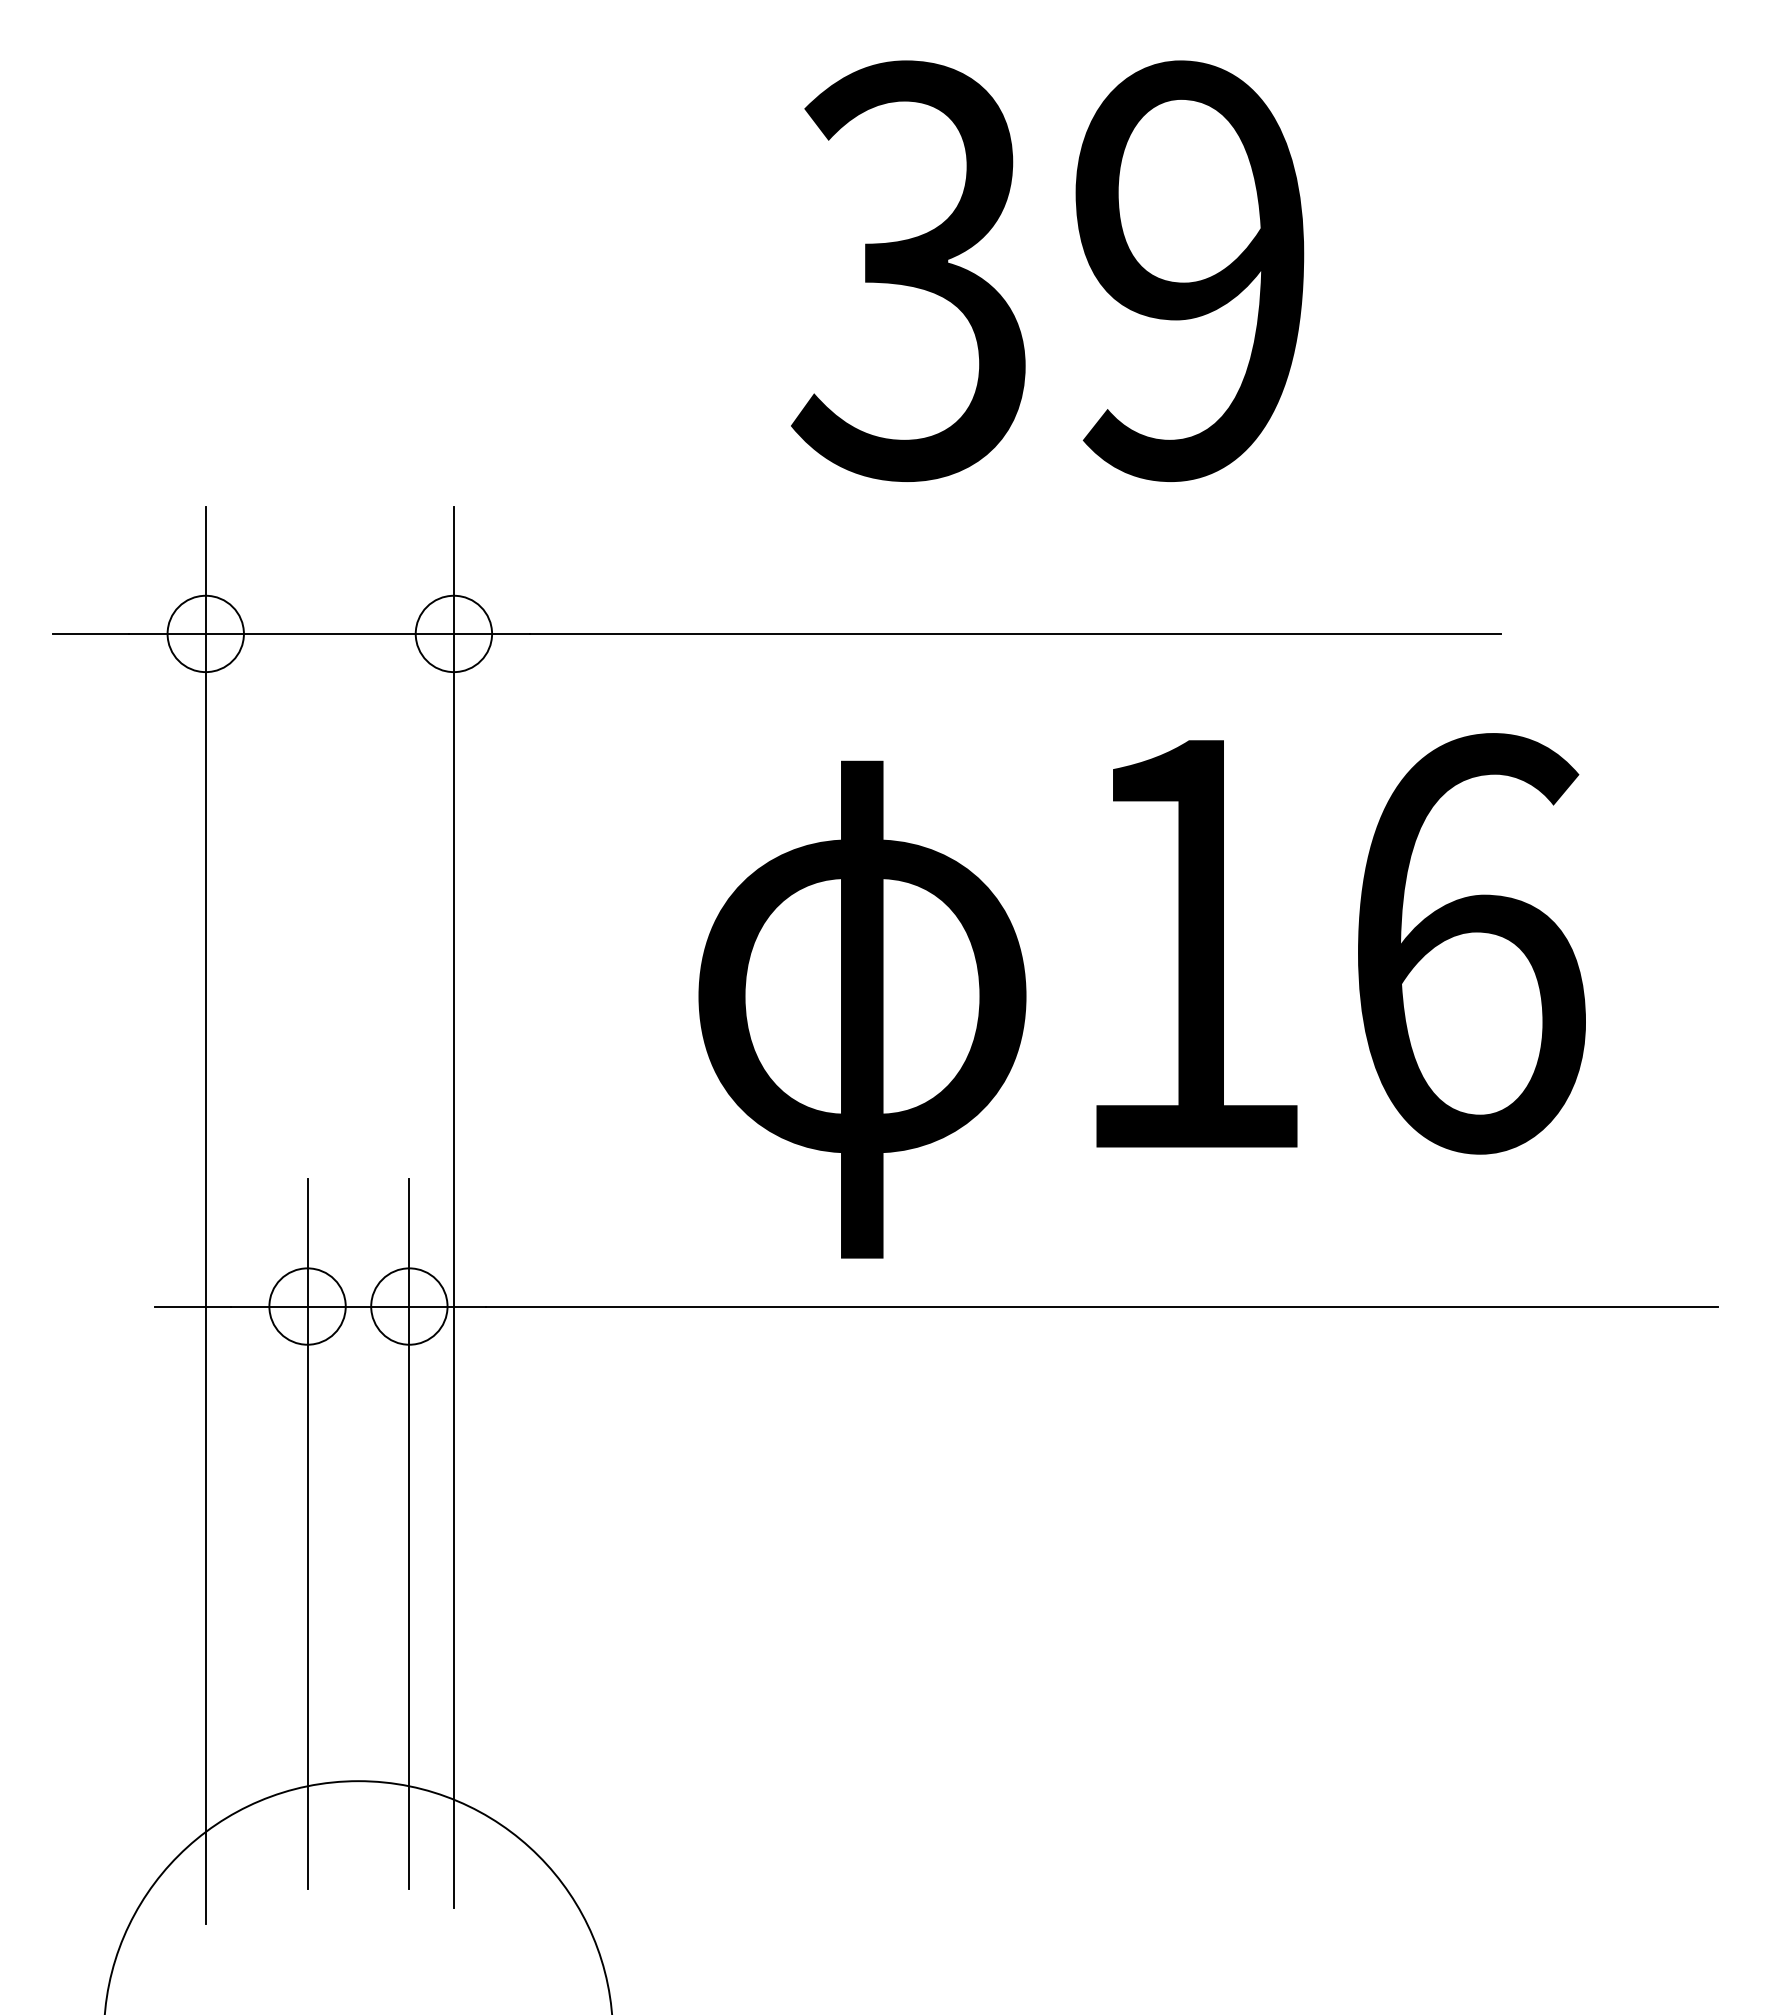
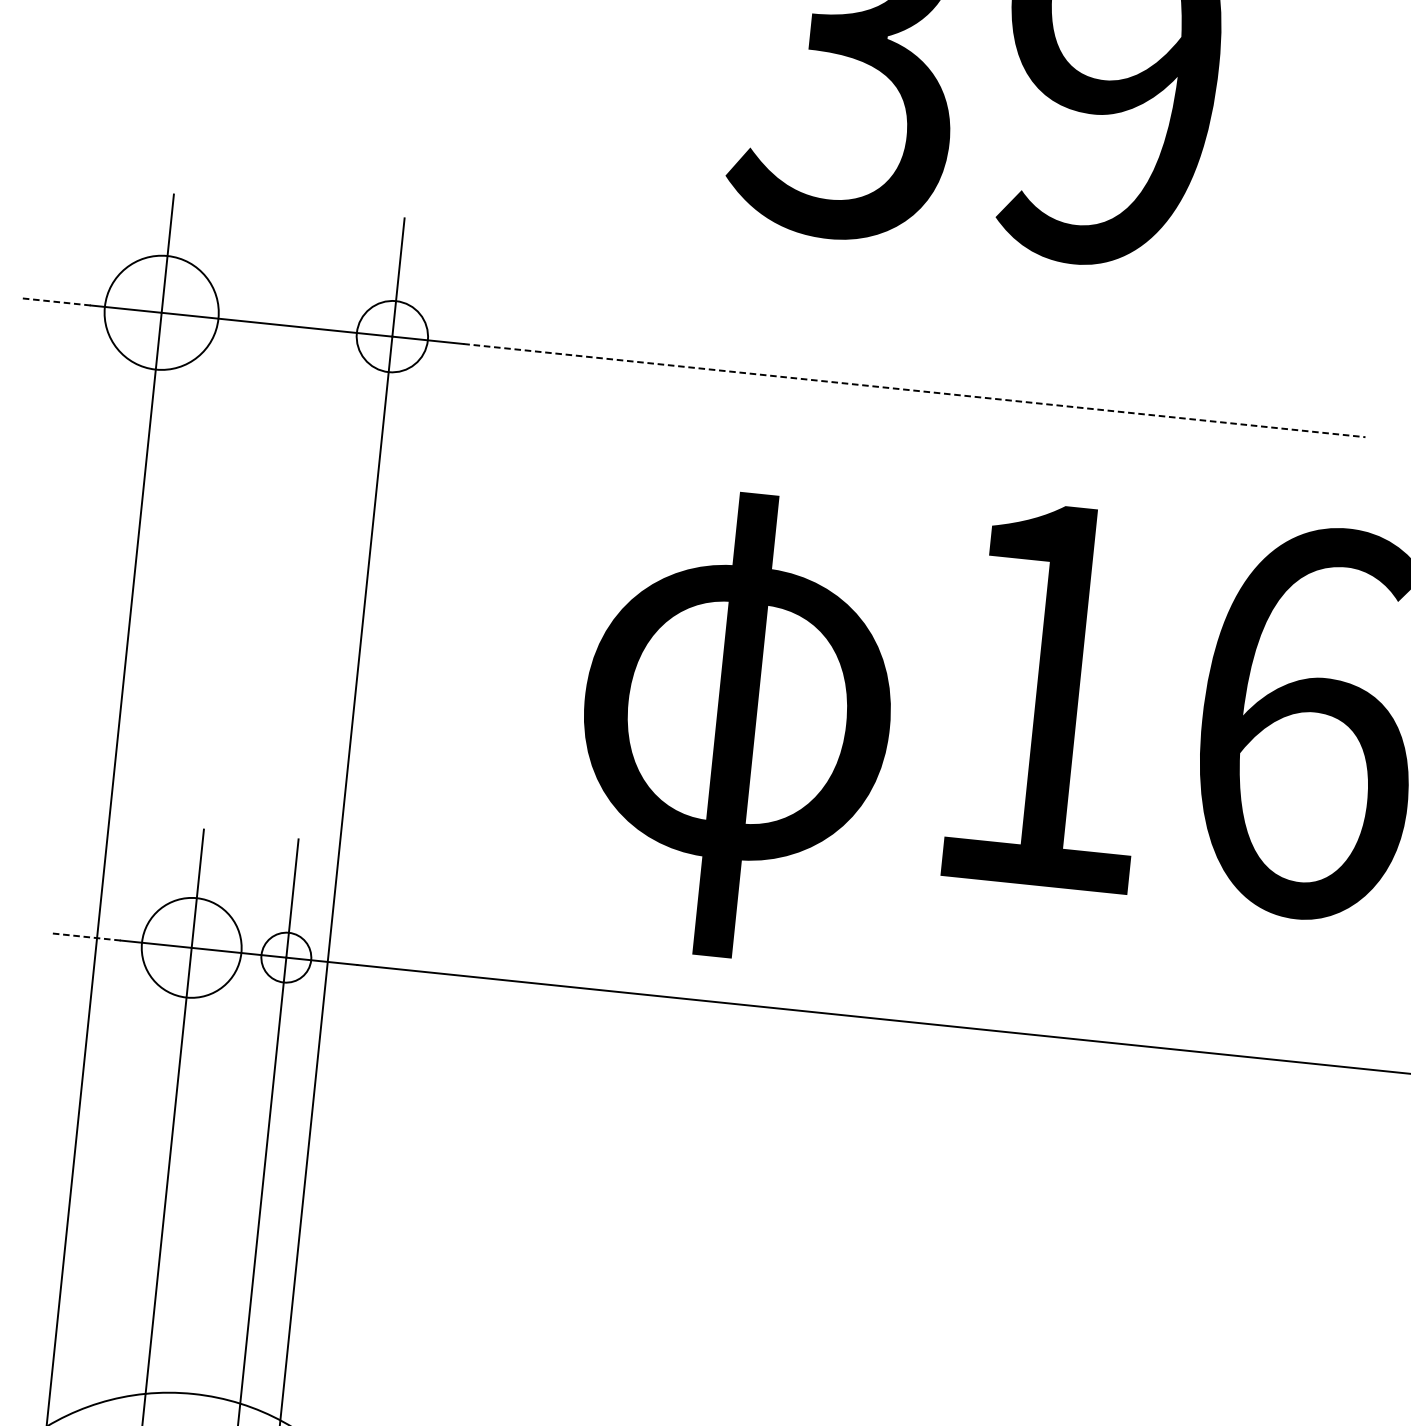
line: (90, 633) -> (54, 301), solid -> dashed
circle: (205, 633) -> (161, 312), size x1.6
line: (1015, 633) -> (914, 390), solid -> dashed
line: (192, 1306) -> (84, 936), solid -> dashed
circle: (307, 1306) -> (191, 947), size x1.4
circle: (409, 1306) -> (286, 957), size x0.7

